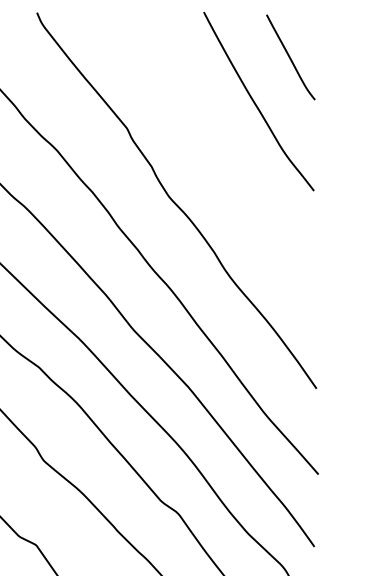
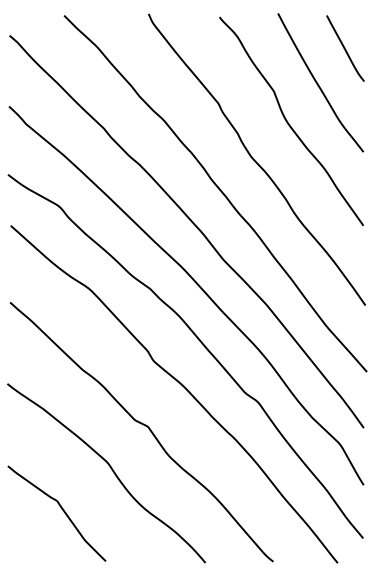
curve: (218, 154) -> (289, 123), added

